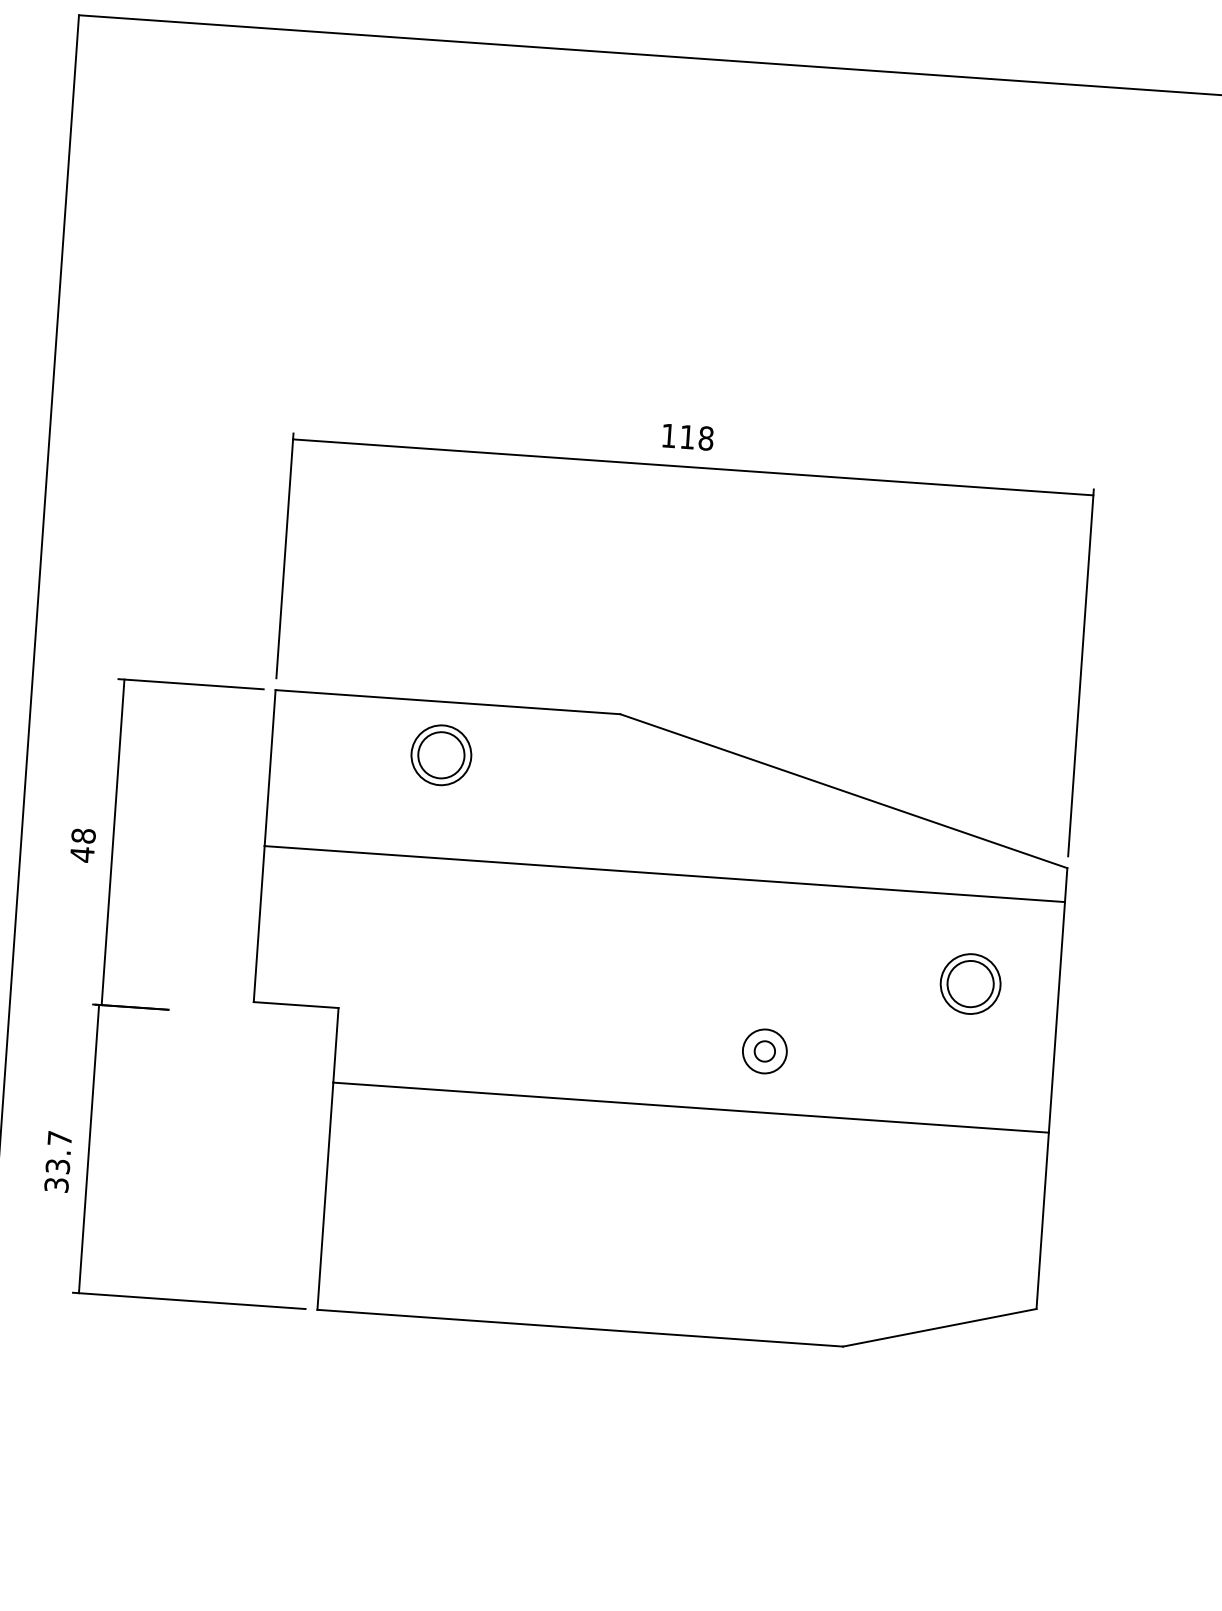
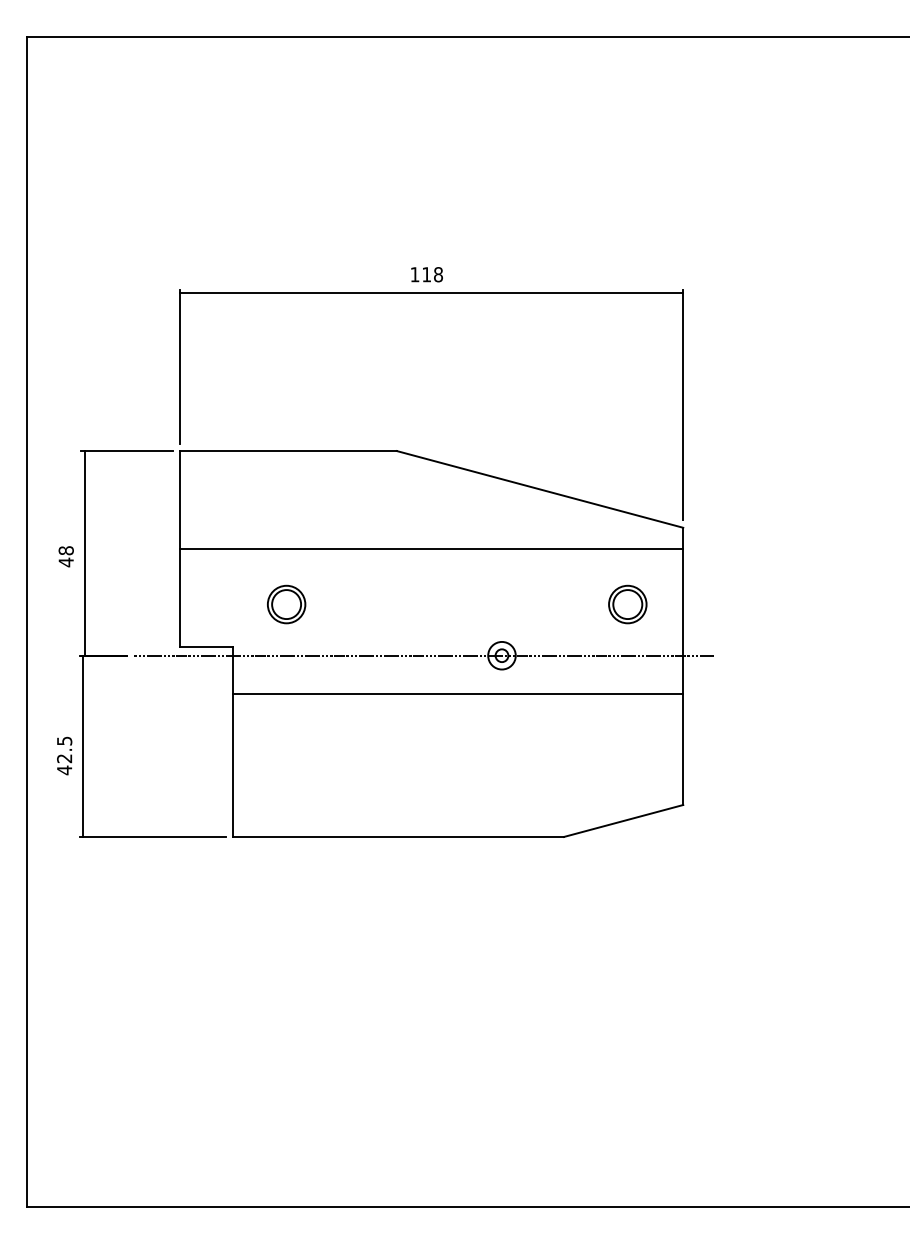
part: (441, 755) -> (286, 604), moved
line: (641, 1042) -> (424, 655), added
text: (58, 1161) -> (64, 755), 33.7 -> 42.5

